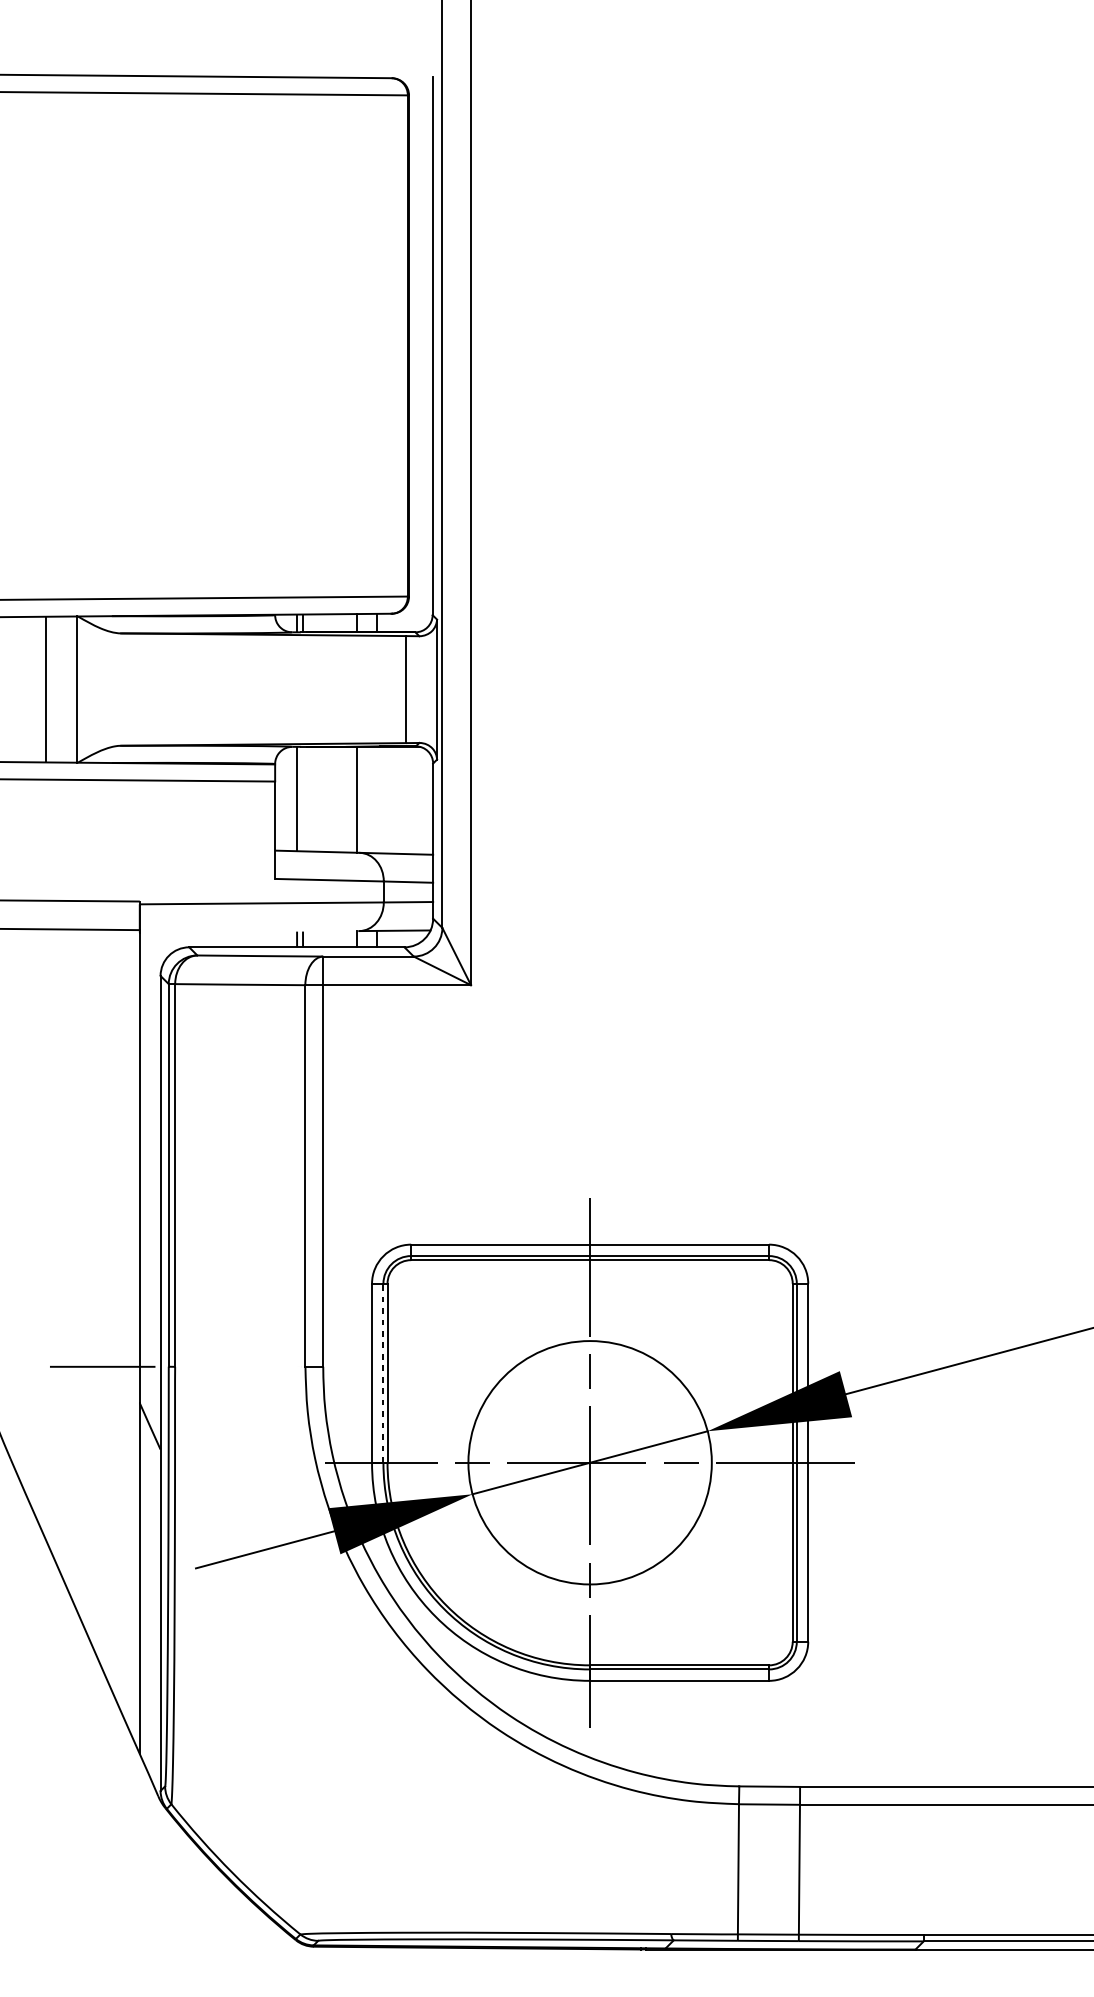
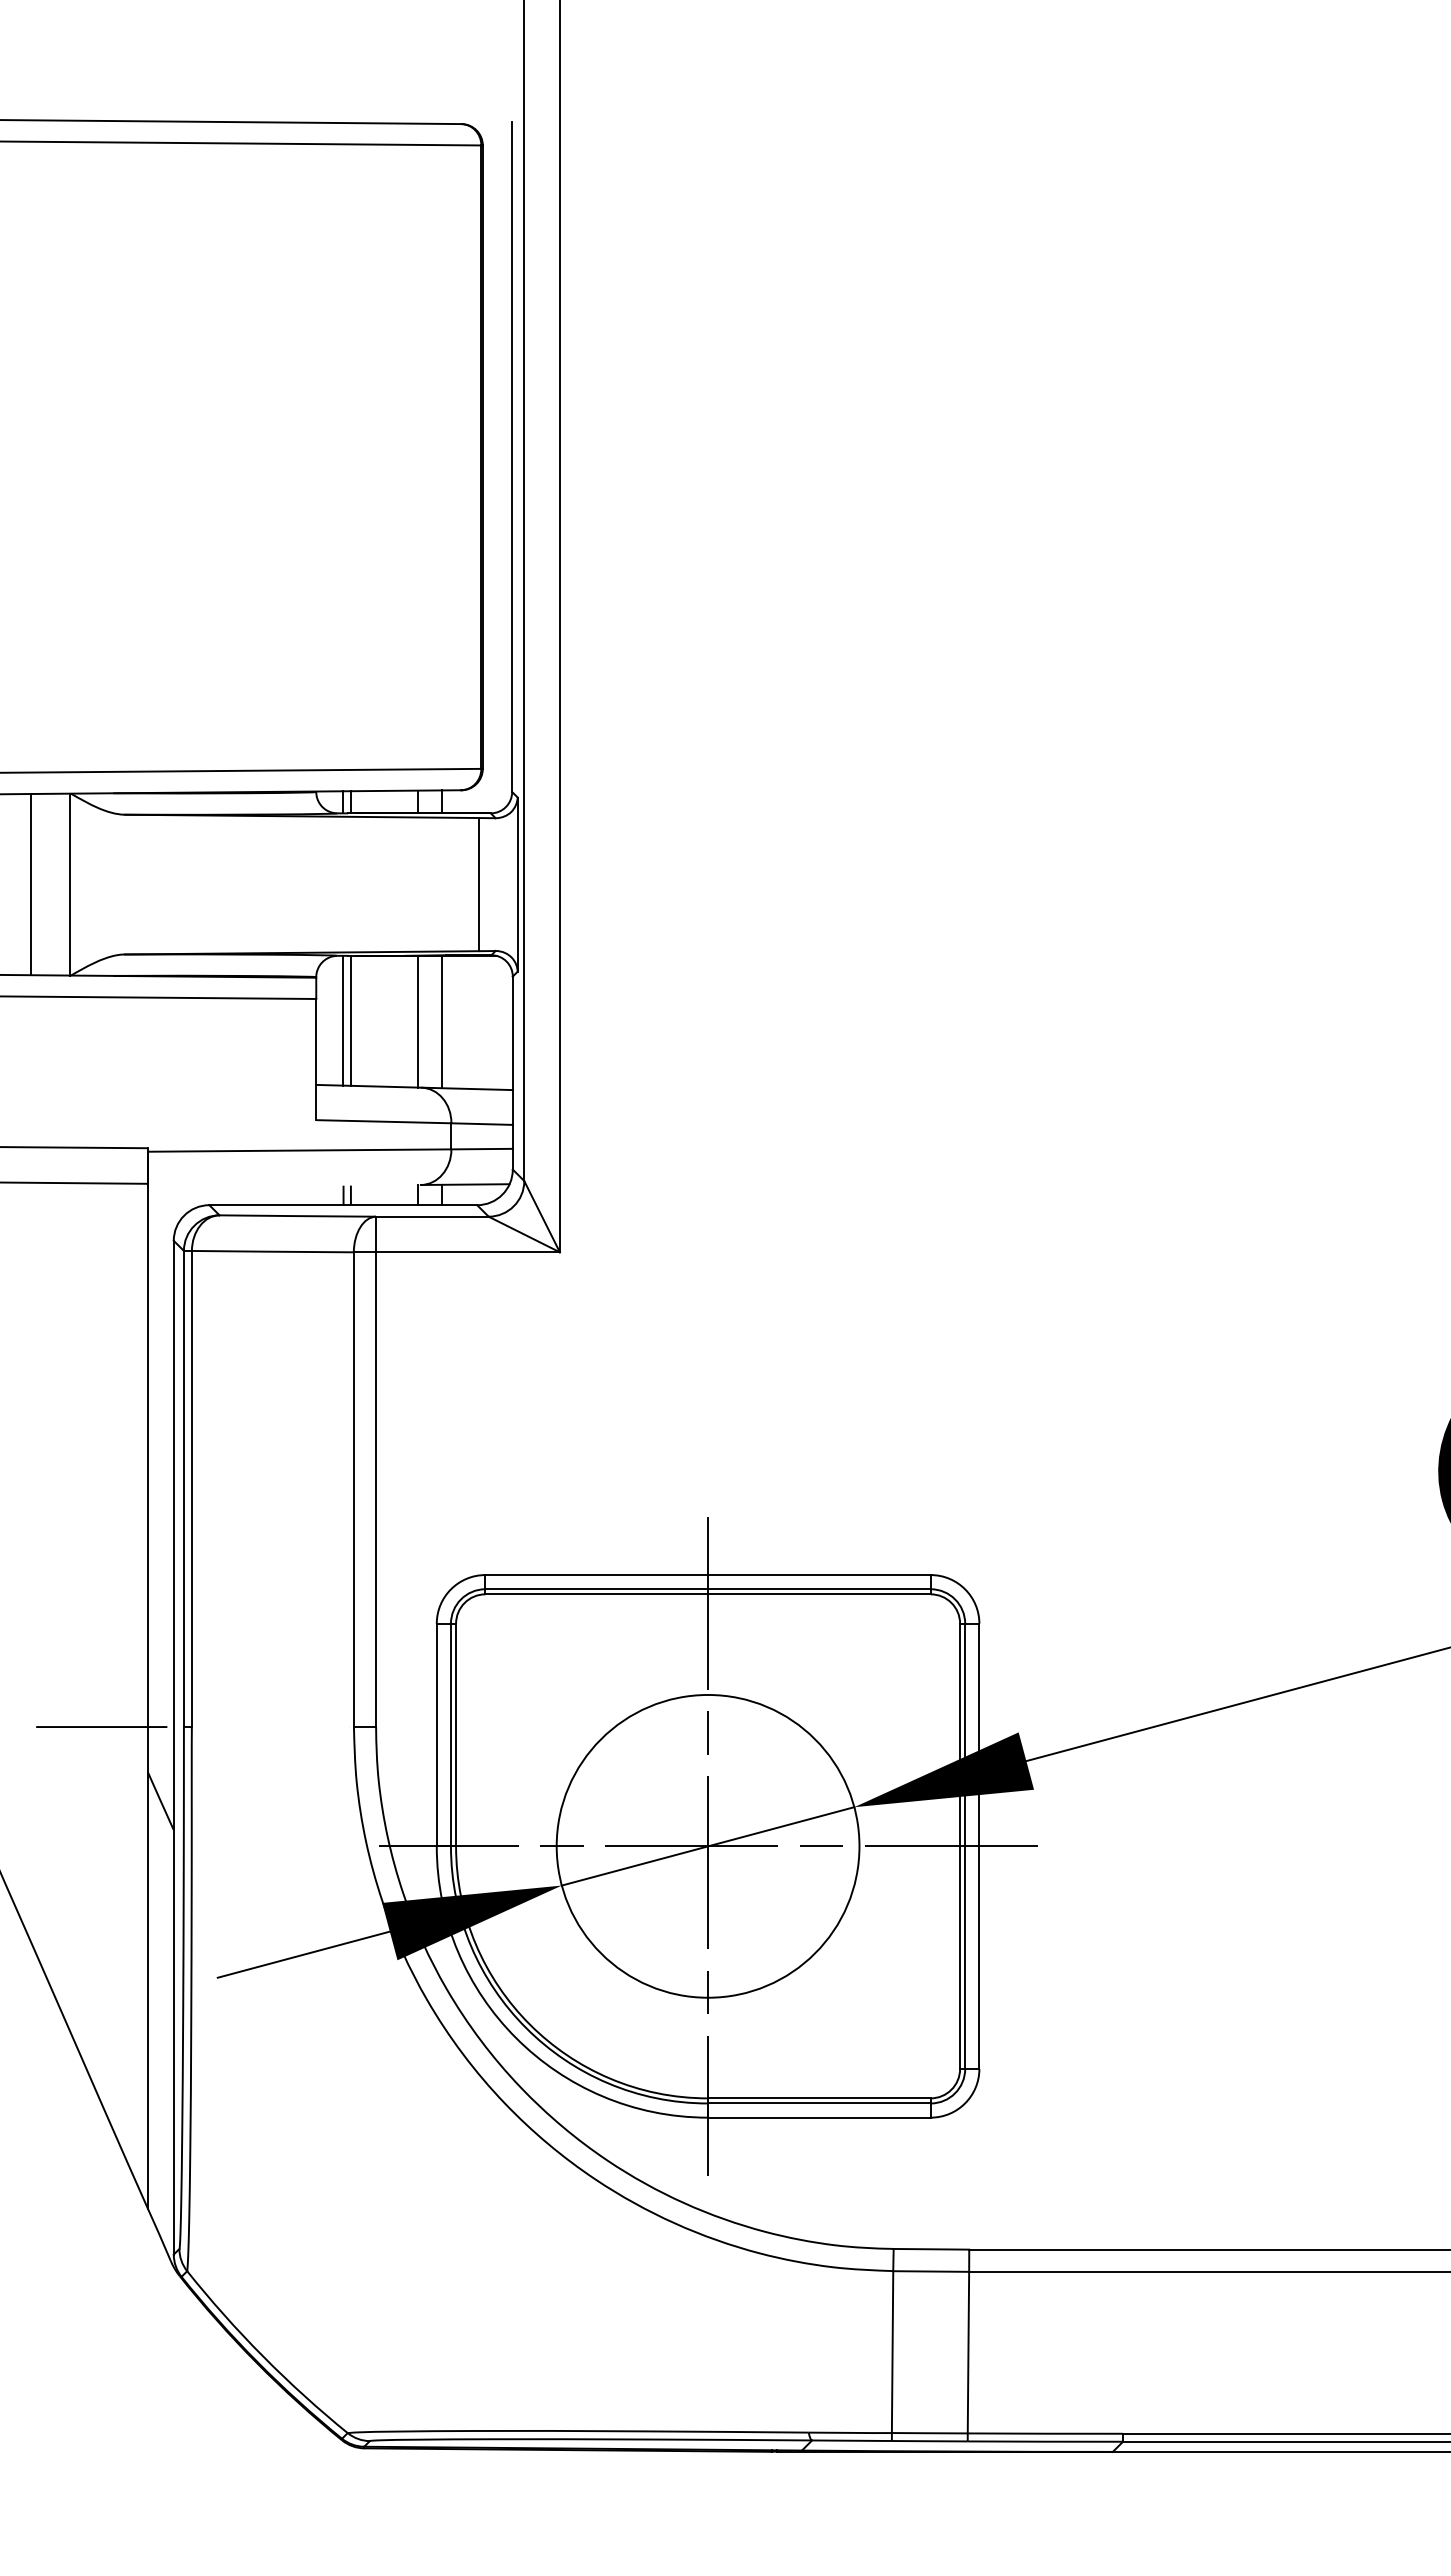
line: (302, 798) -> (350, 1020), added
line: (376, 799) -> (442, 1021), added
line: (383, 1372) -> (450, 1734), dashed -> solid

